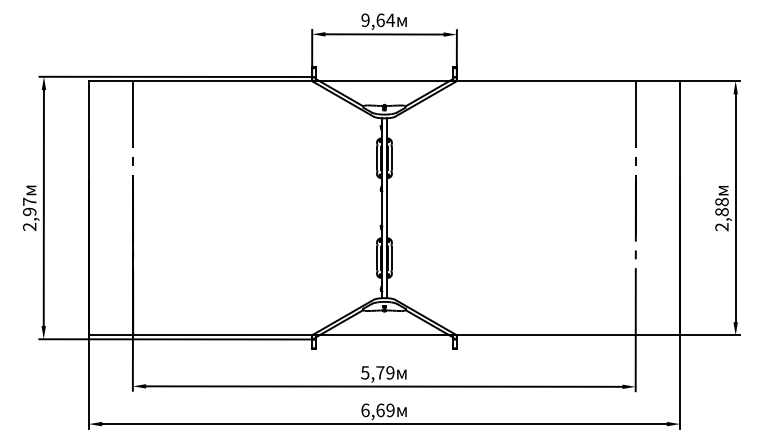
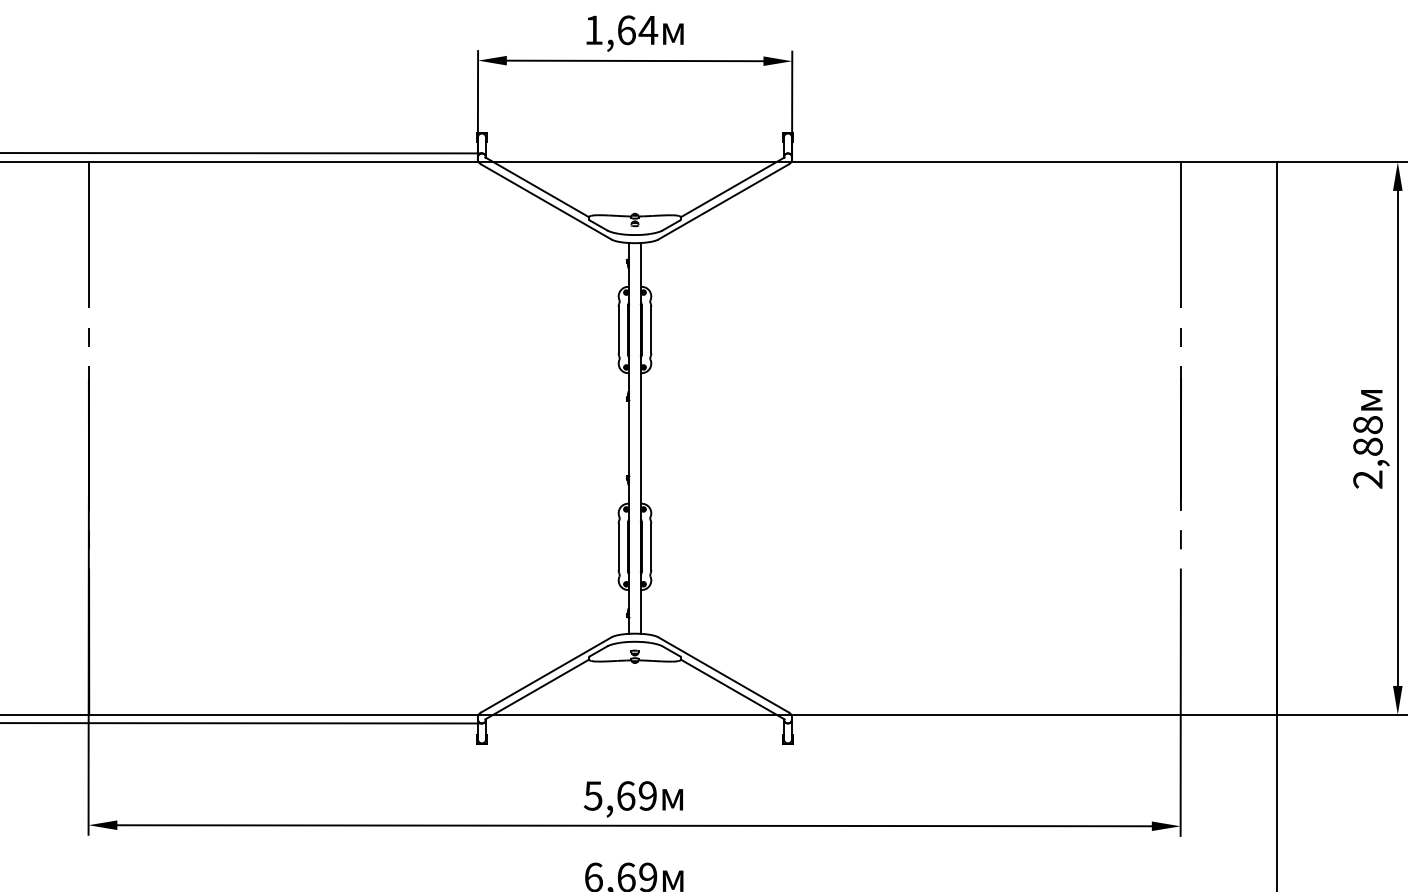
text: (365, 20) -> (593, 30), 9,64 -> 1,64
text: (380, 372) -> (626, 795), 5,79 -> 5,69

